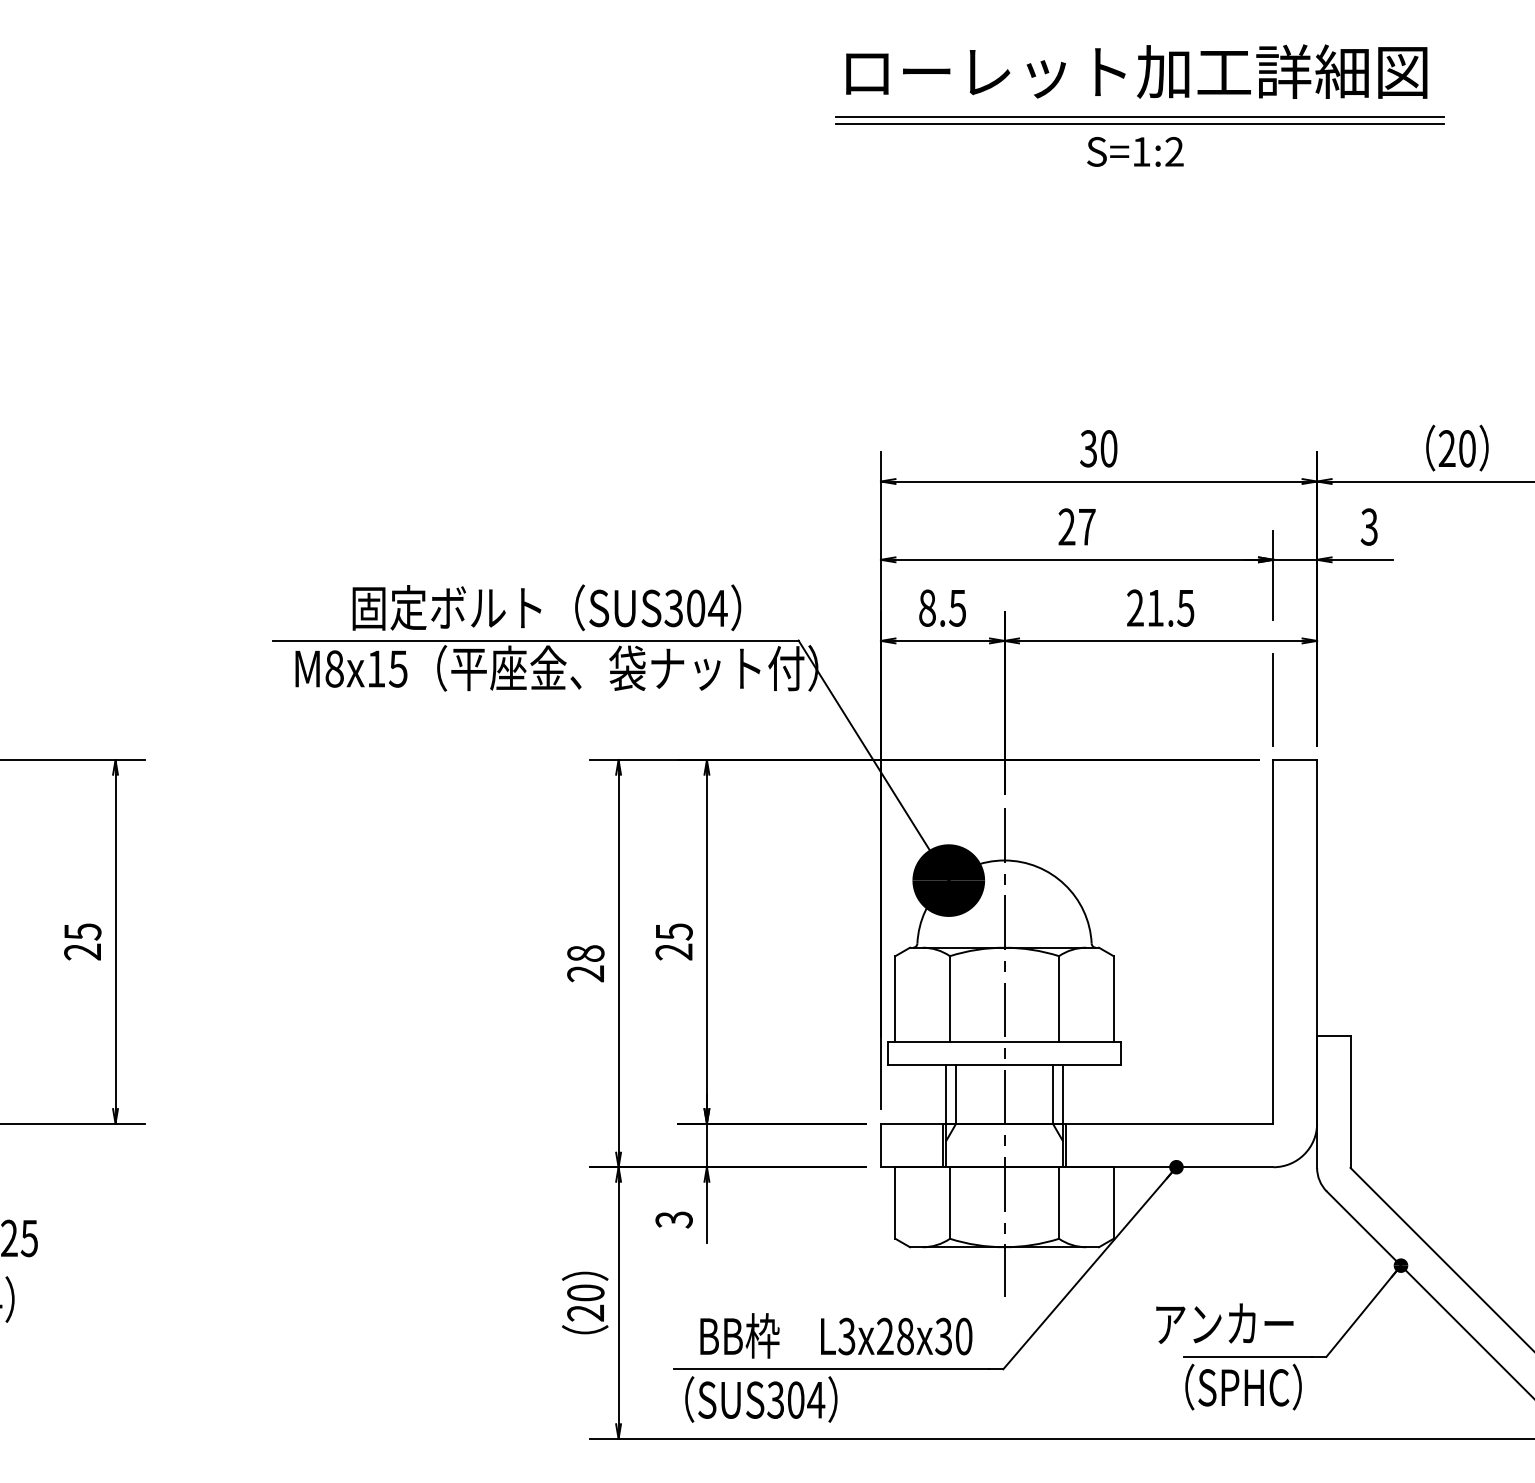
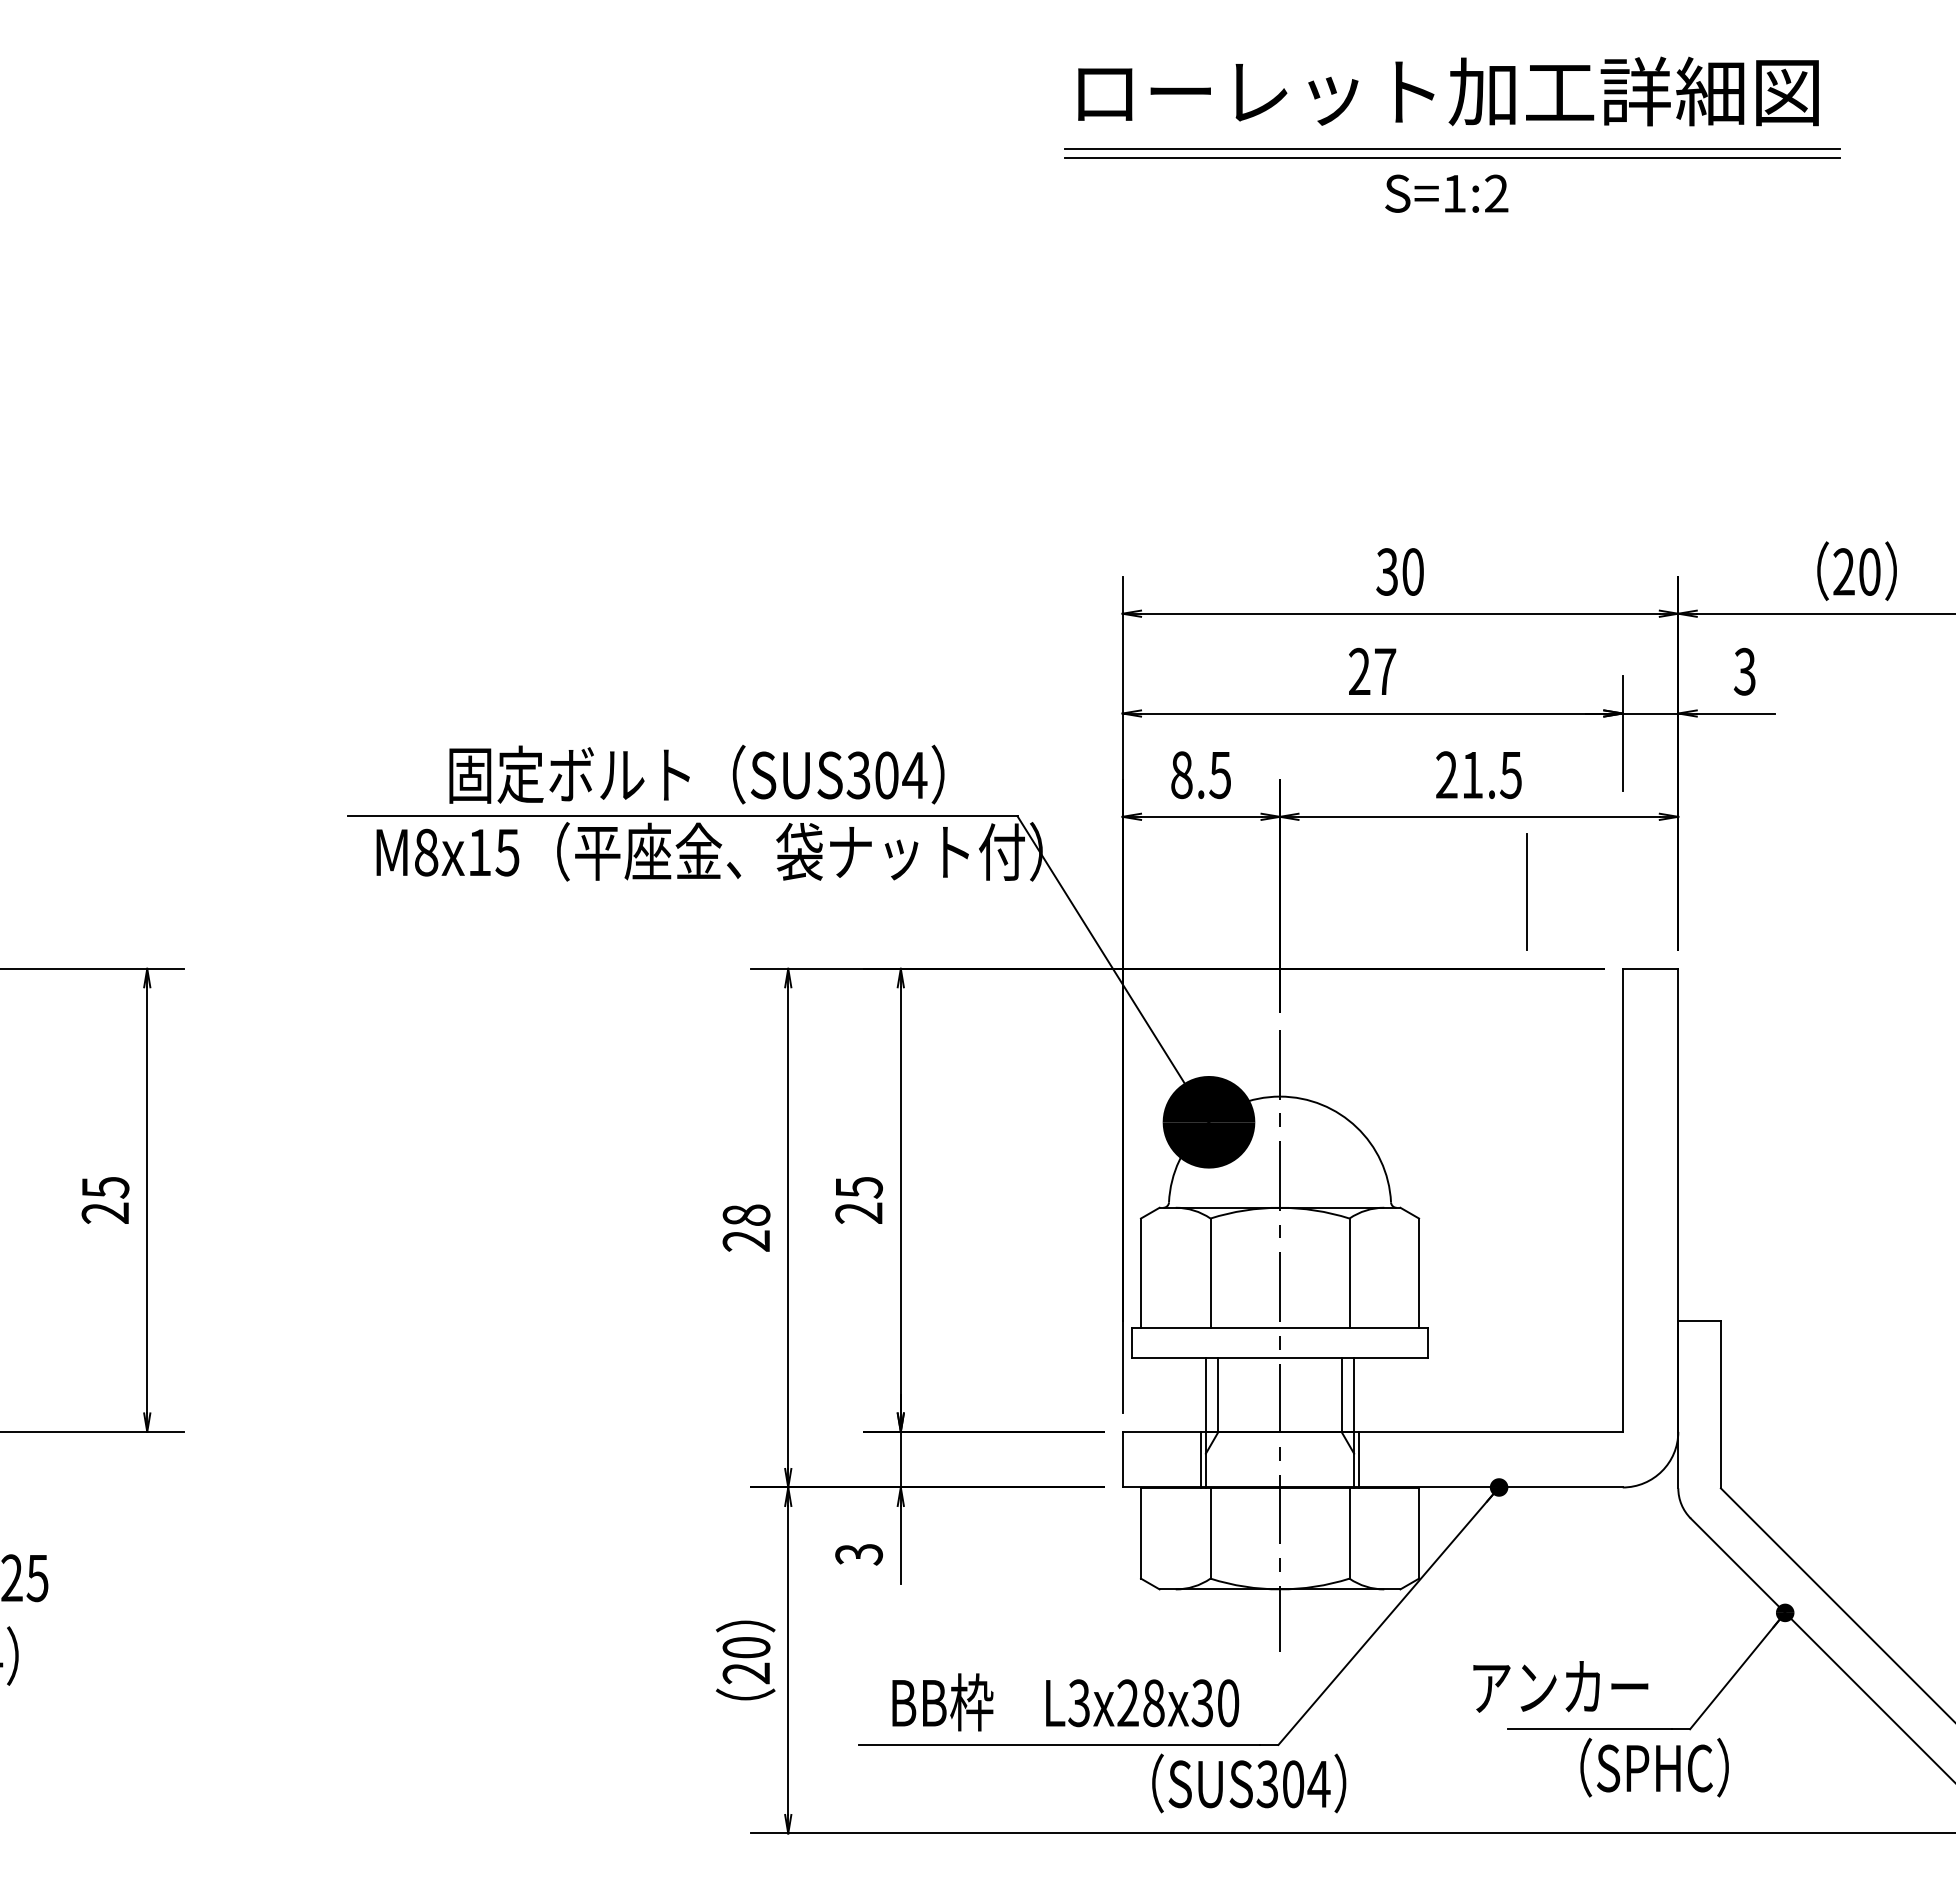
line: (1273, 699) -> (1526, 891), moved
text: (1243, 1386) -> (1654, 1767), moved
text: (761, 1399) -> (1249, 1783), moved

